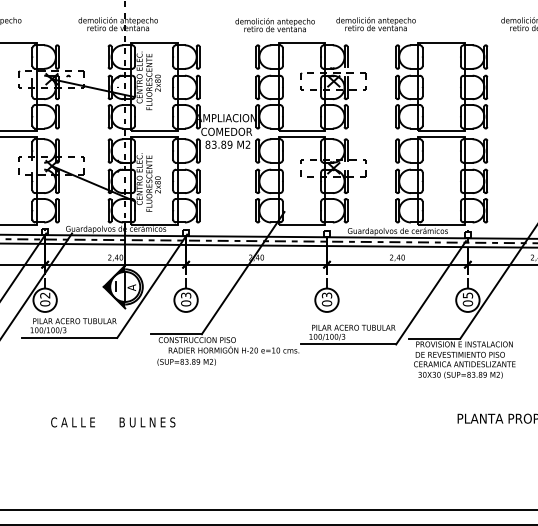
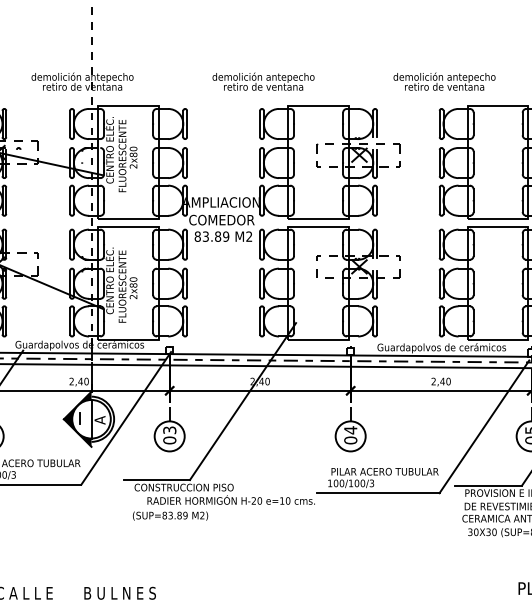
text: (375, 24) -> (443, 82), moved
text: (274, 25) -> (262, 82), moved
text: (326, 295) -> (350, 430), 03 -> 04

